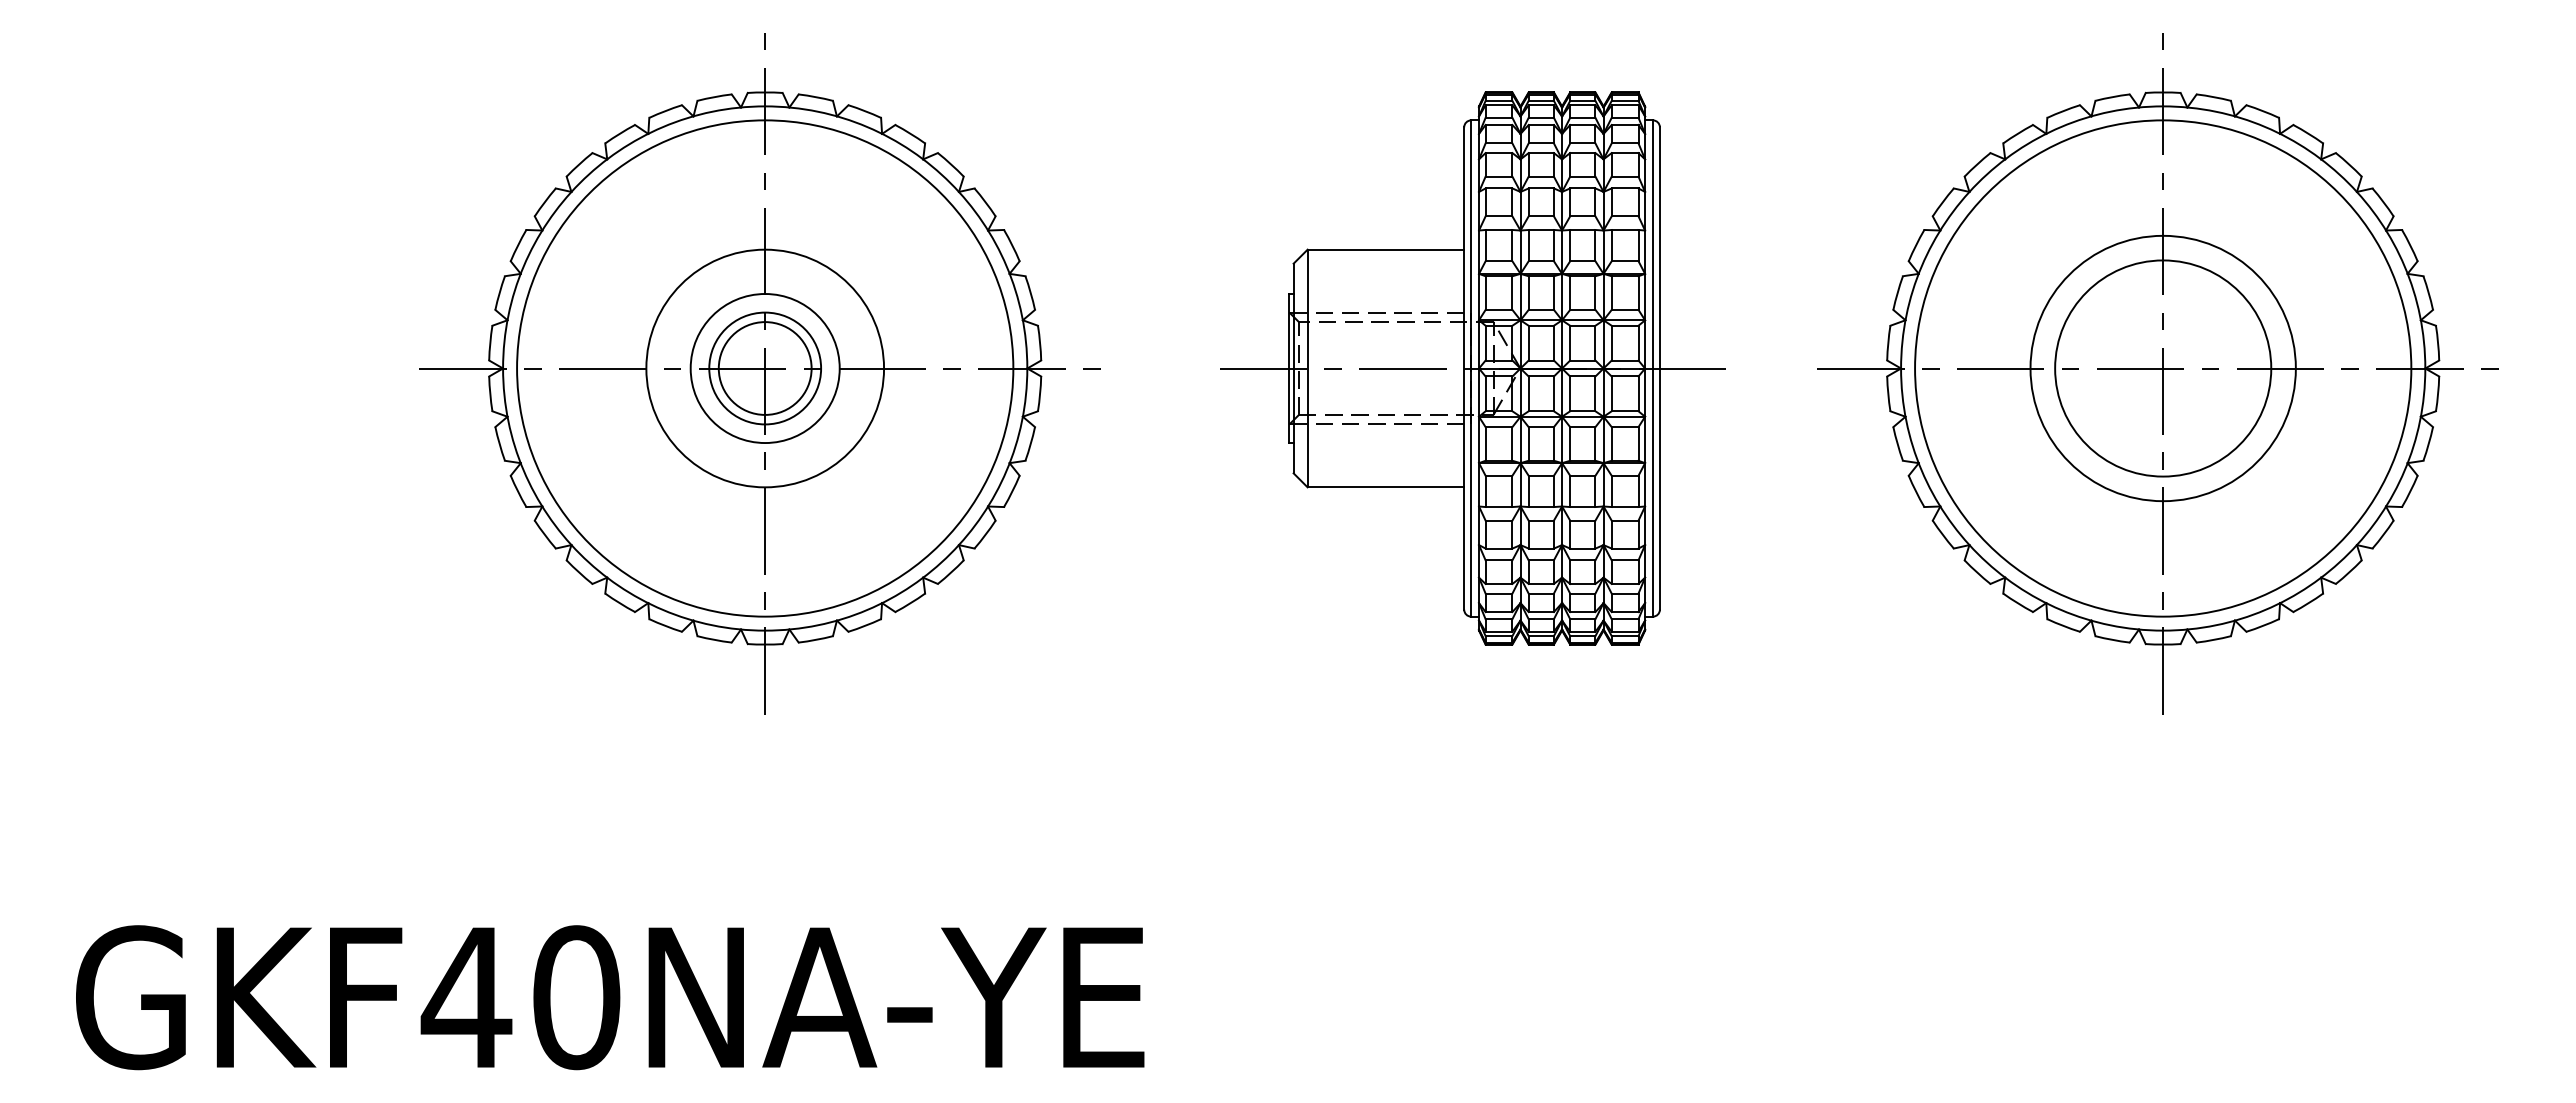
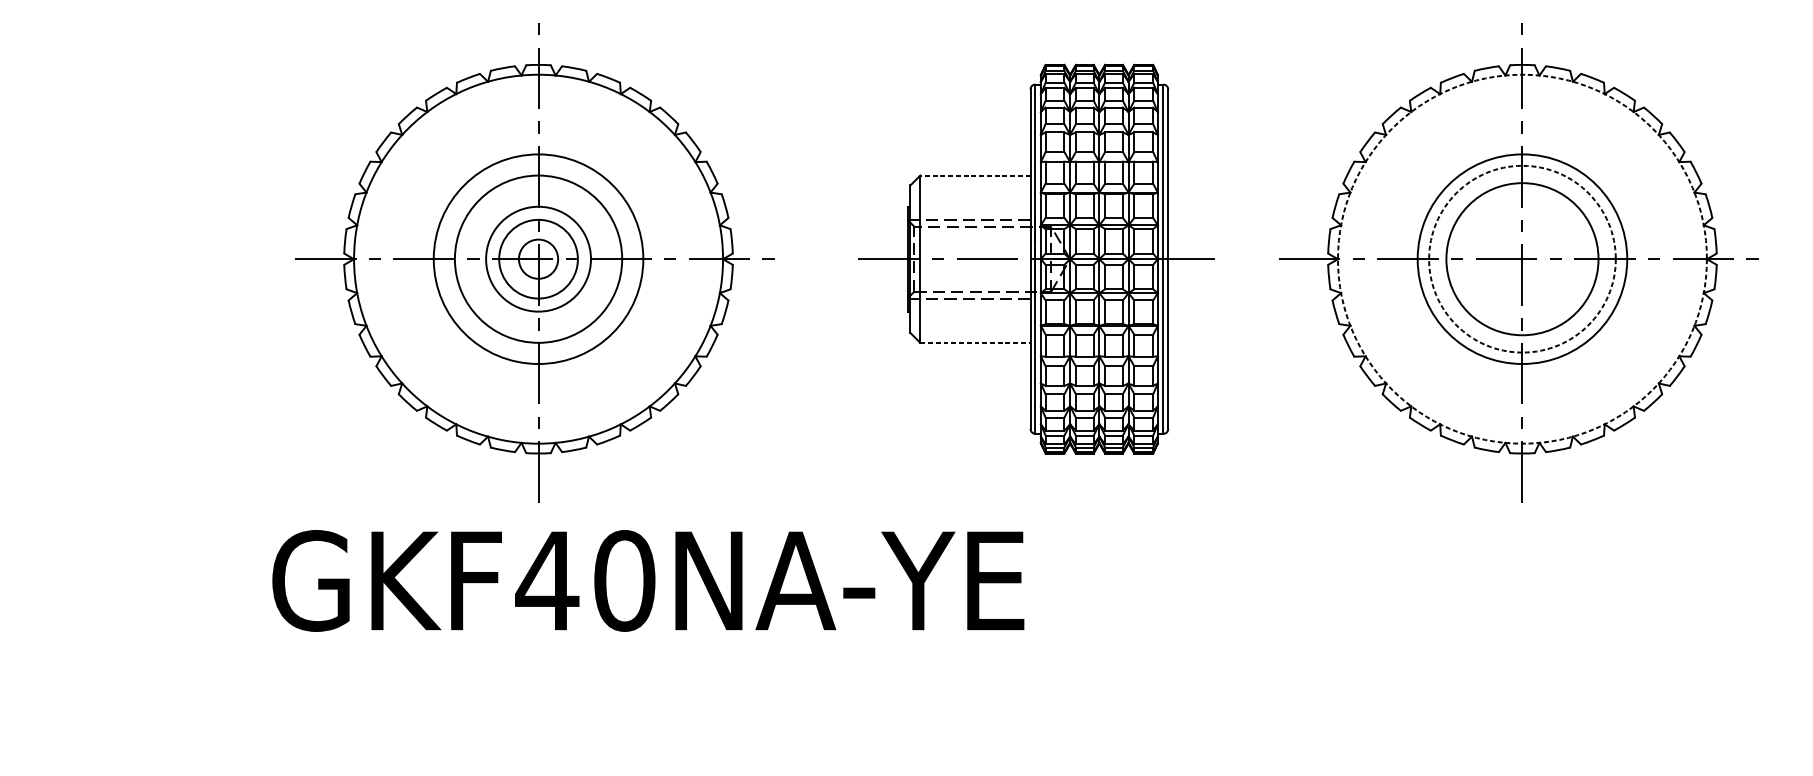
line: (1385, 249) -> (975, 175), solid -> dashed
circle: (764, 368) -> (538, 259), size x0.6
circle: (765, 368) -> (538, 259), size x0.6
circle: (2162, 368) -> (1521, 259), solid -> dashed
circle: (2163, 368) -> (1522, 259), size x0.6
circle: (2163, 368) -> (1522, 259), solid -> dashed
line: (1386, 487) -> (975, 342), solid -> dashed
text: (610, 997) -> (648, 580), moved

